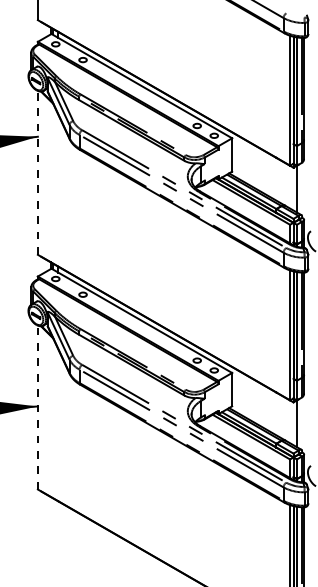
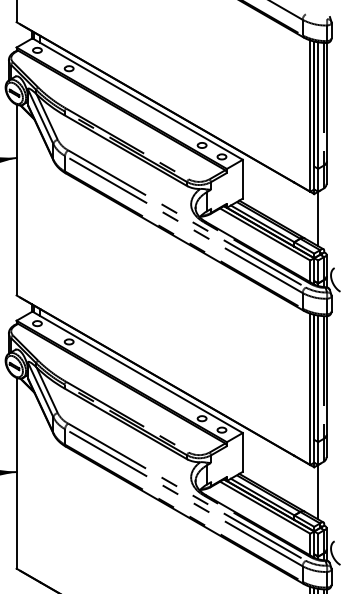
line: (37, 172) -> (16, 199), dashed -> solid
line: (37, 407) -> (16, 473), dashed -> solid

